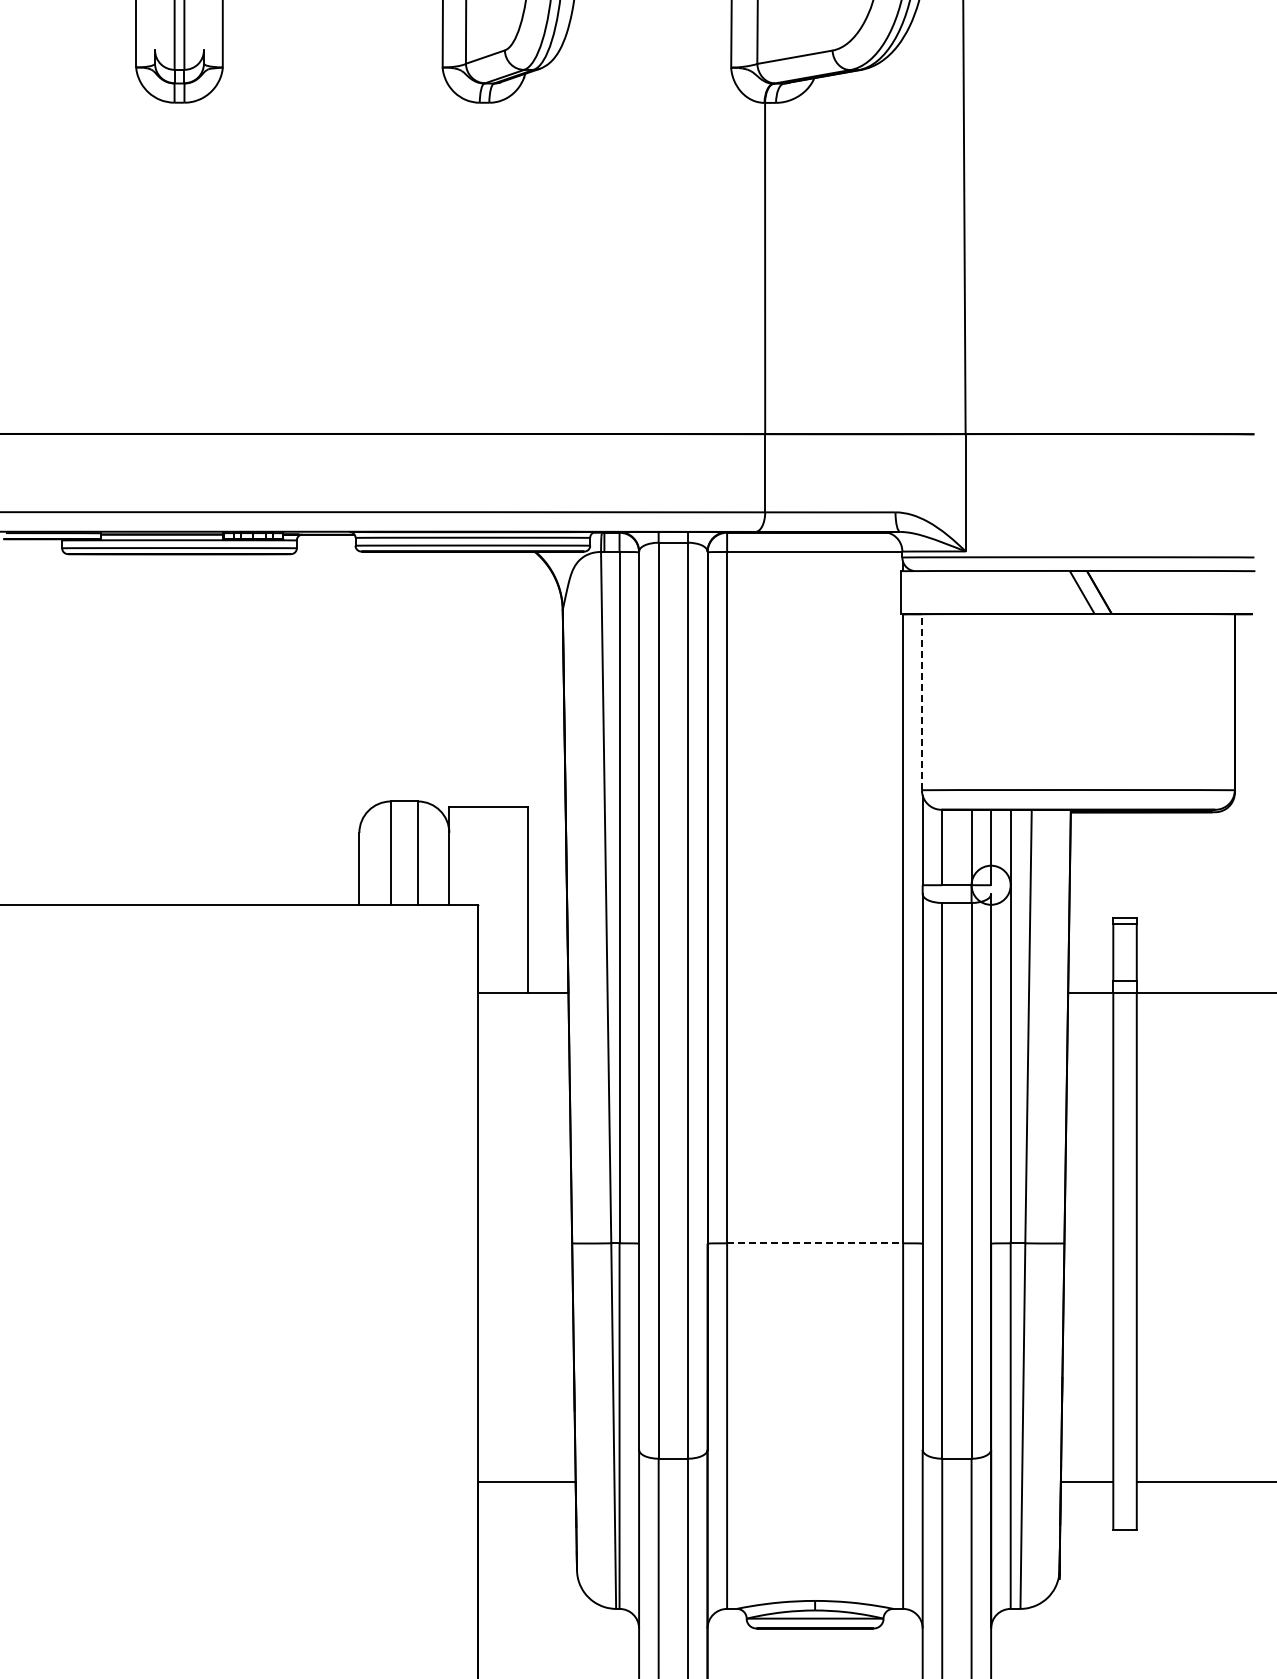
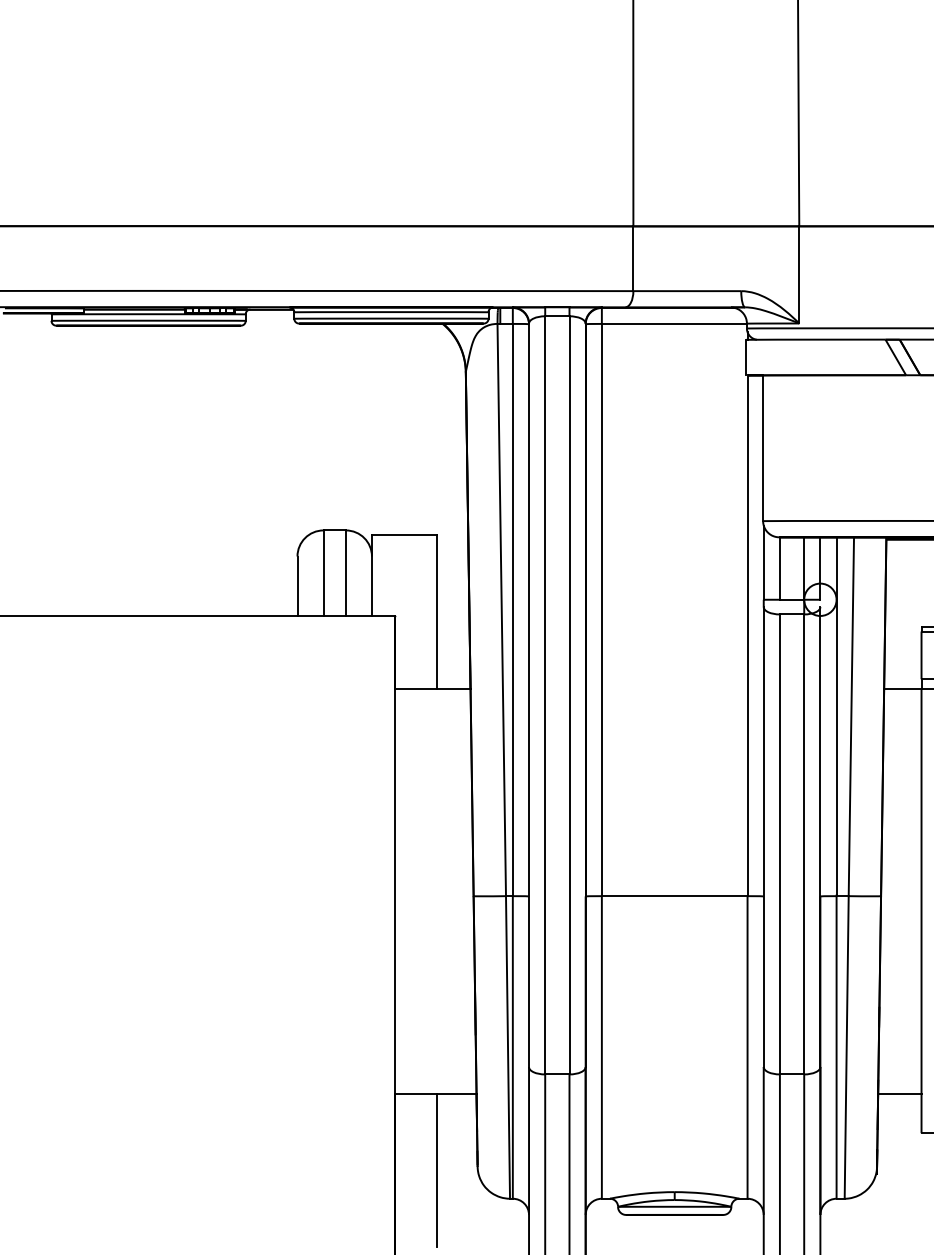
line: (921, 701) -> (762, 447), dashed -> solid
line: (815, 1243) -> (675, 896), dashed -> solid
line: (527, 1574) -> (436, 1170), added

